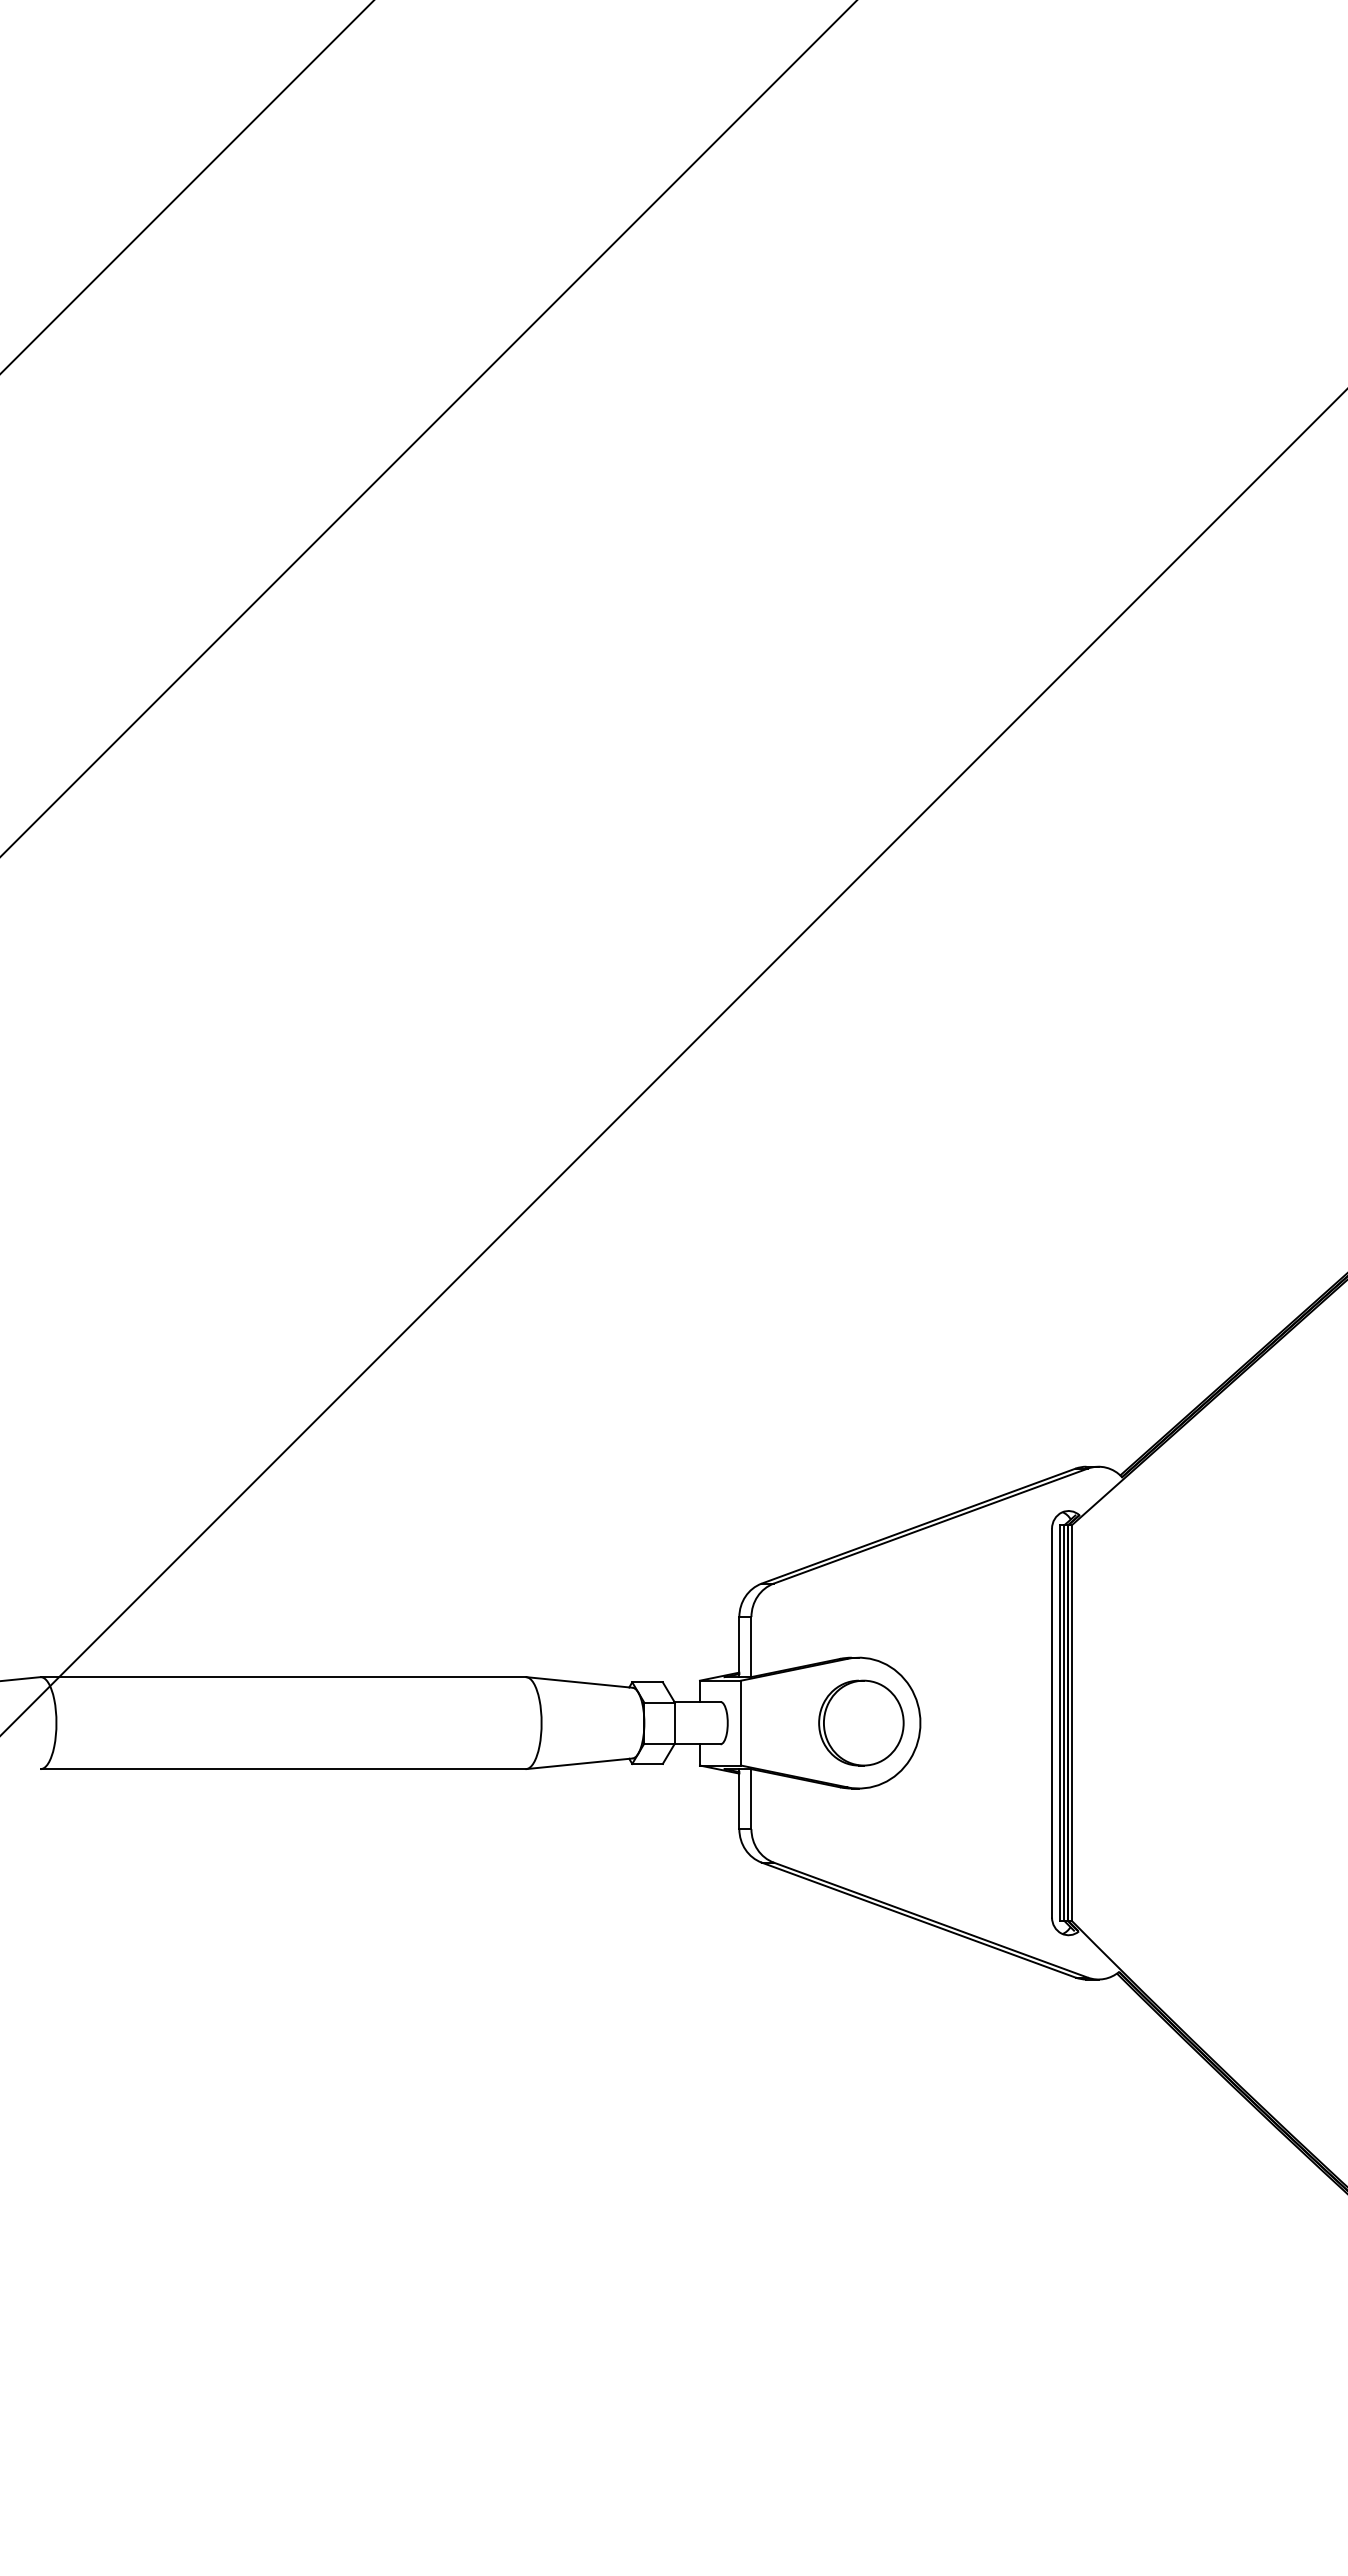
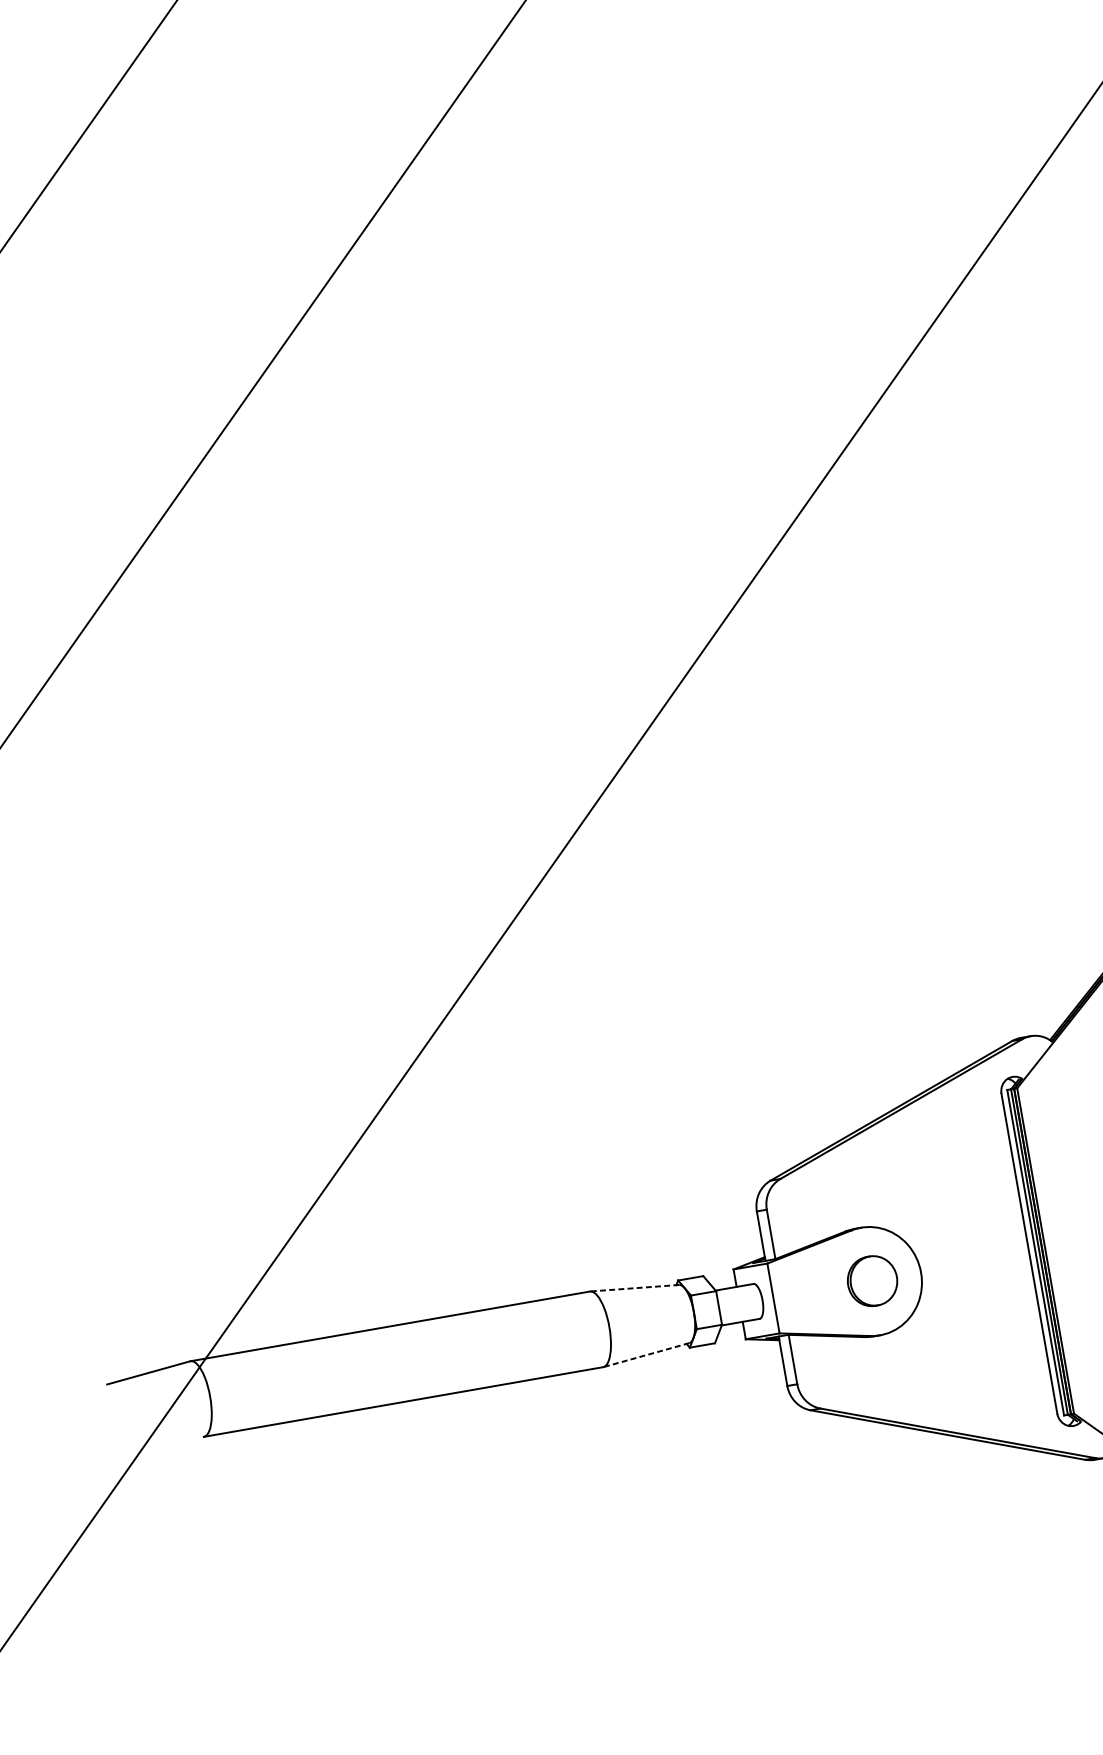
line: (579, 1682) -> (634, 1288), solid -> dashed
part: (861, 1722) -> (872, 1280), size x0.7
line: (579, 1763) -> (646, 1354), solid -> dashed

